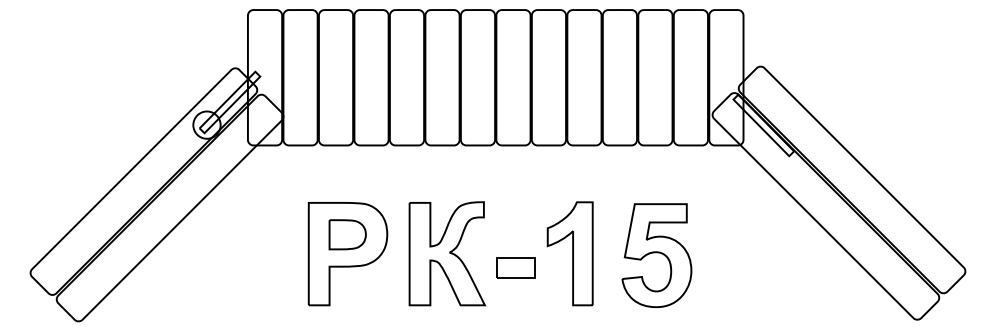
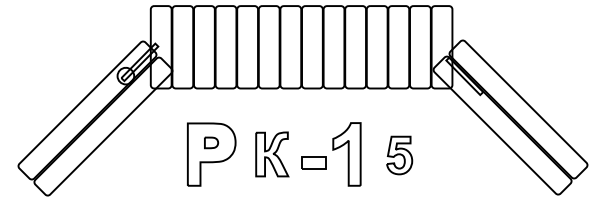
part: (347, 234) -> (211, 142), size x0.6
part: (447, 253) -> (272, 154), size x0.7
part: (656, 255) -> (399, 155), size x0.6

